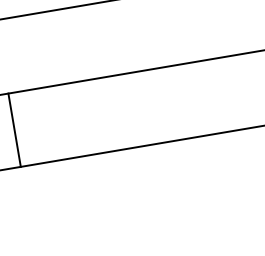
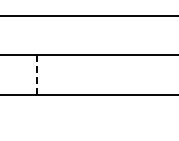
line: (14, 129) -> (36, 74), solid -> dashed

